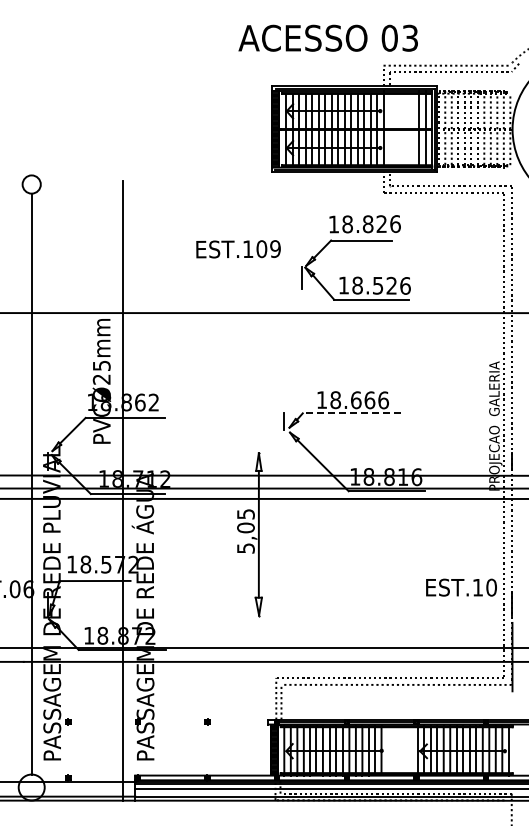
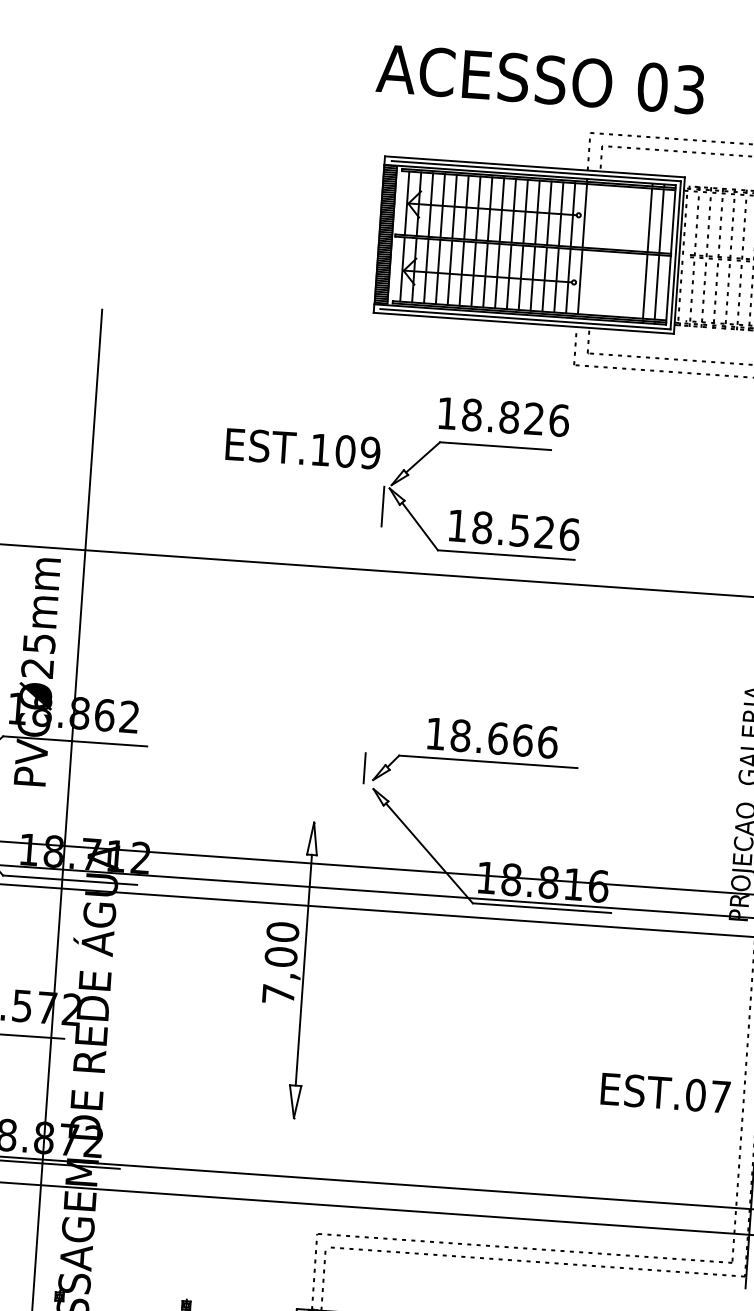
text: (327, 37) -> (539, 77), moved
part: (355, 241) -> (484, 447), moved
line: (351, 413) -> (487, 762), dashed -> solid
text: (245, 531) -> (279, 963), 5,05 -> 7,00
text: (484, 587) -> (707, 1095), EST.10 -> EST.07

